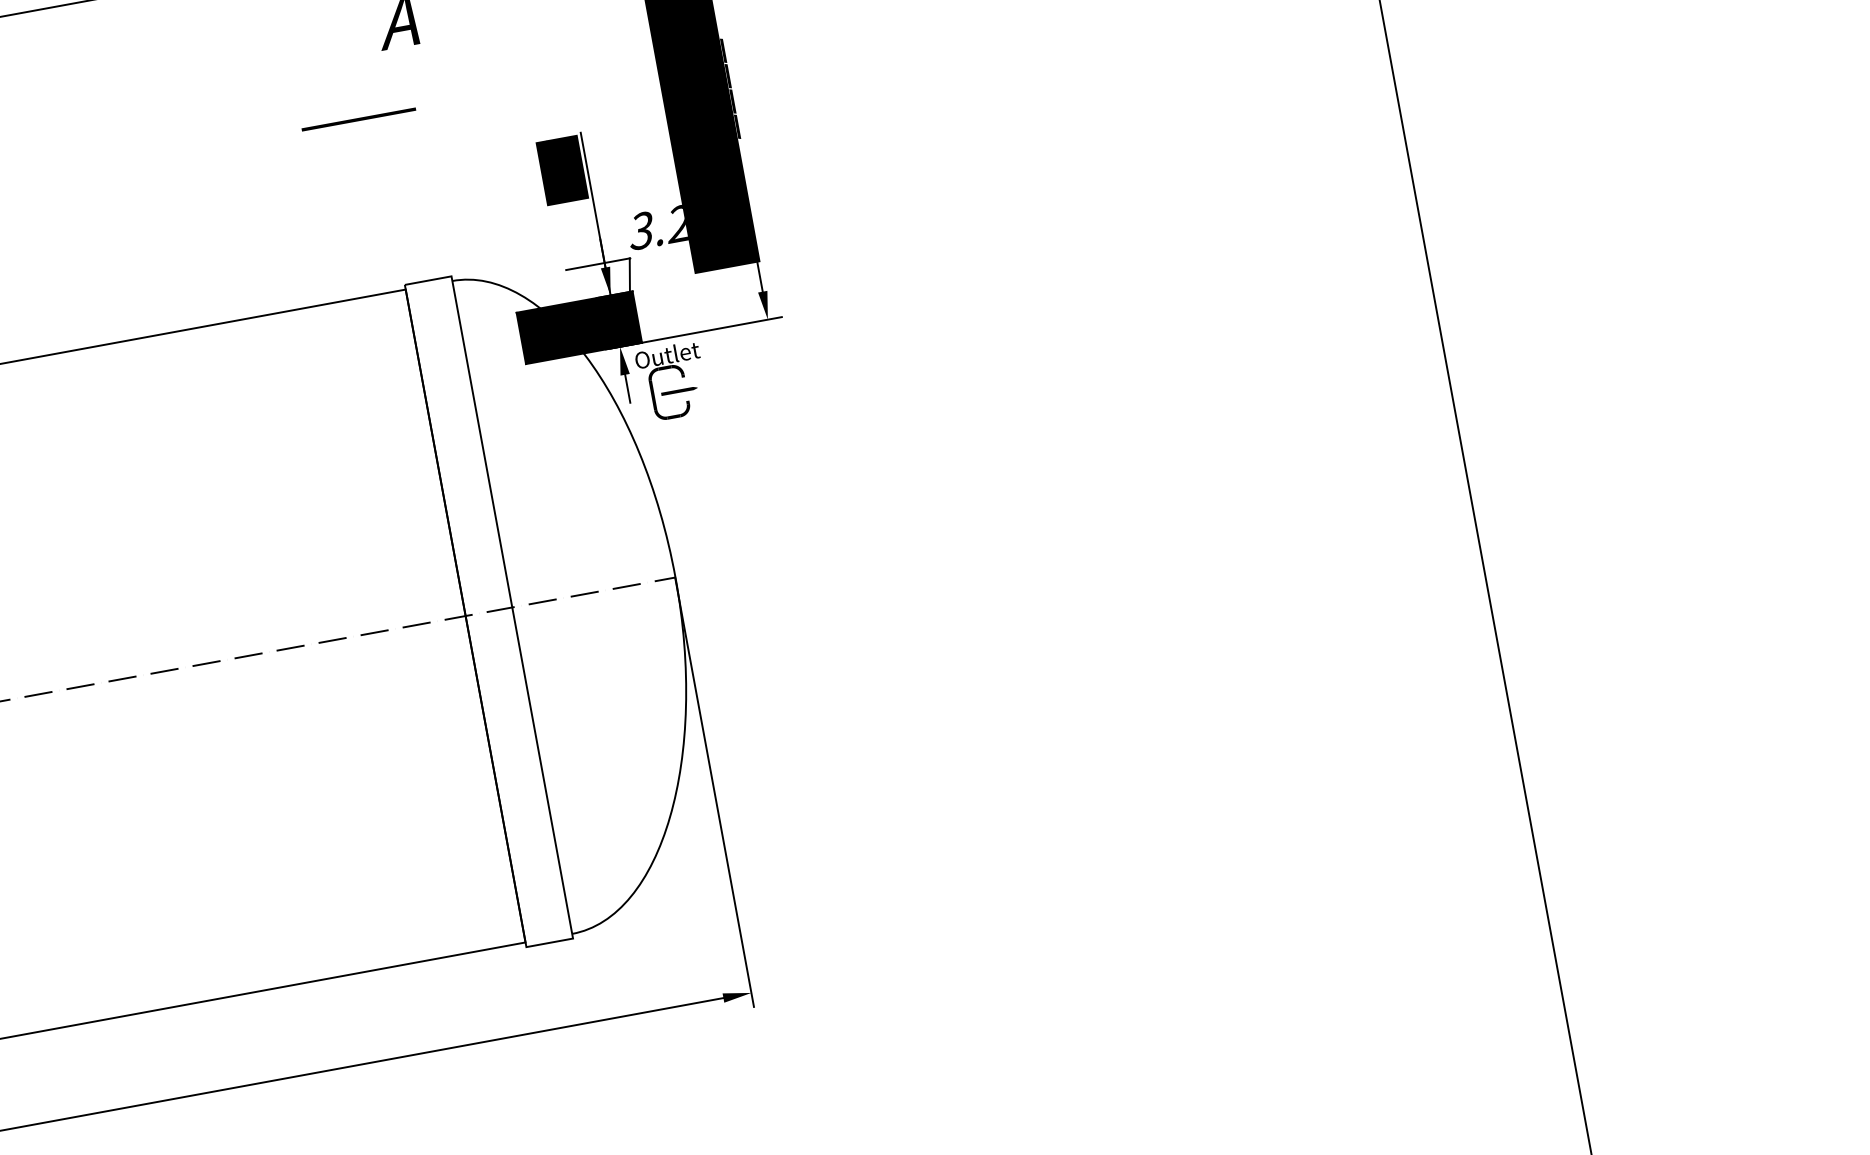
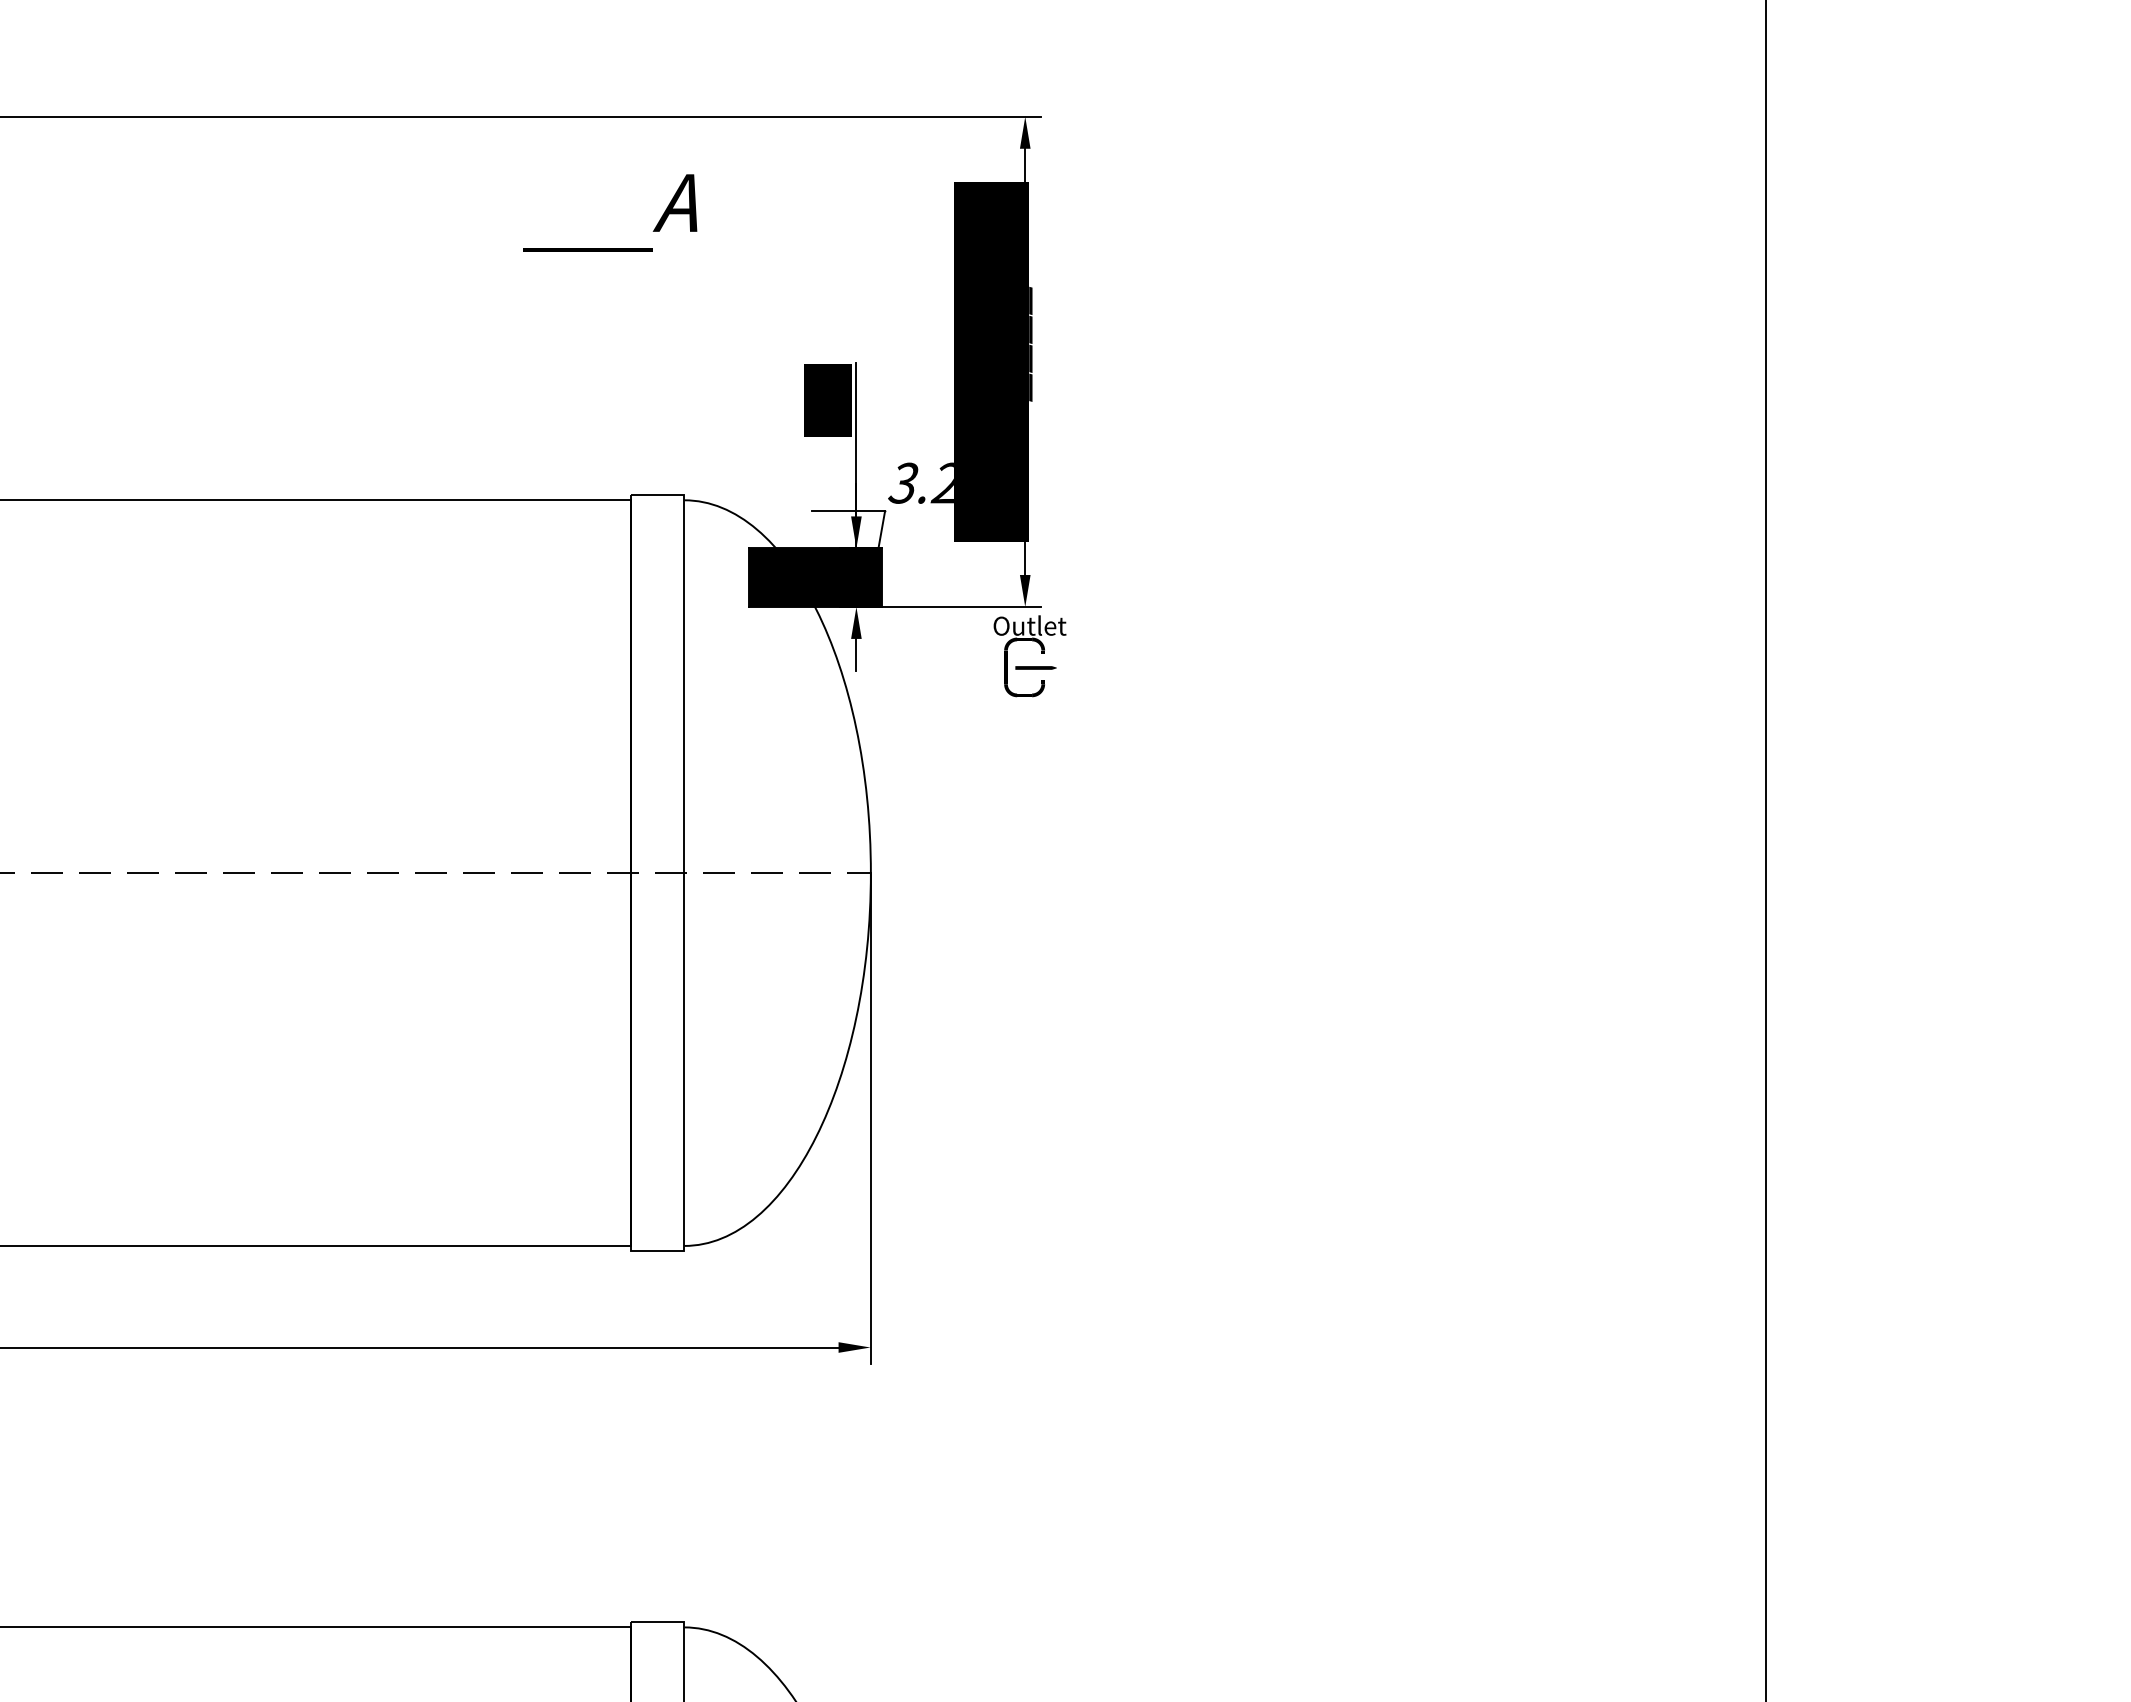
line: (358, 119) -> (587, 249), moved
text: (671, 382) -> (1029, 656), moved

